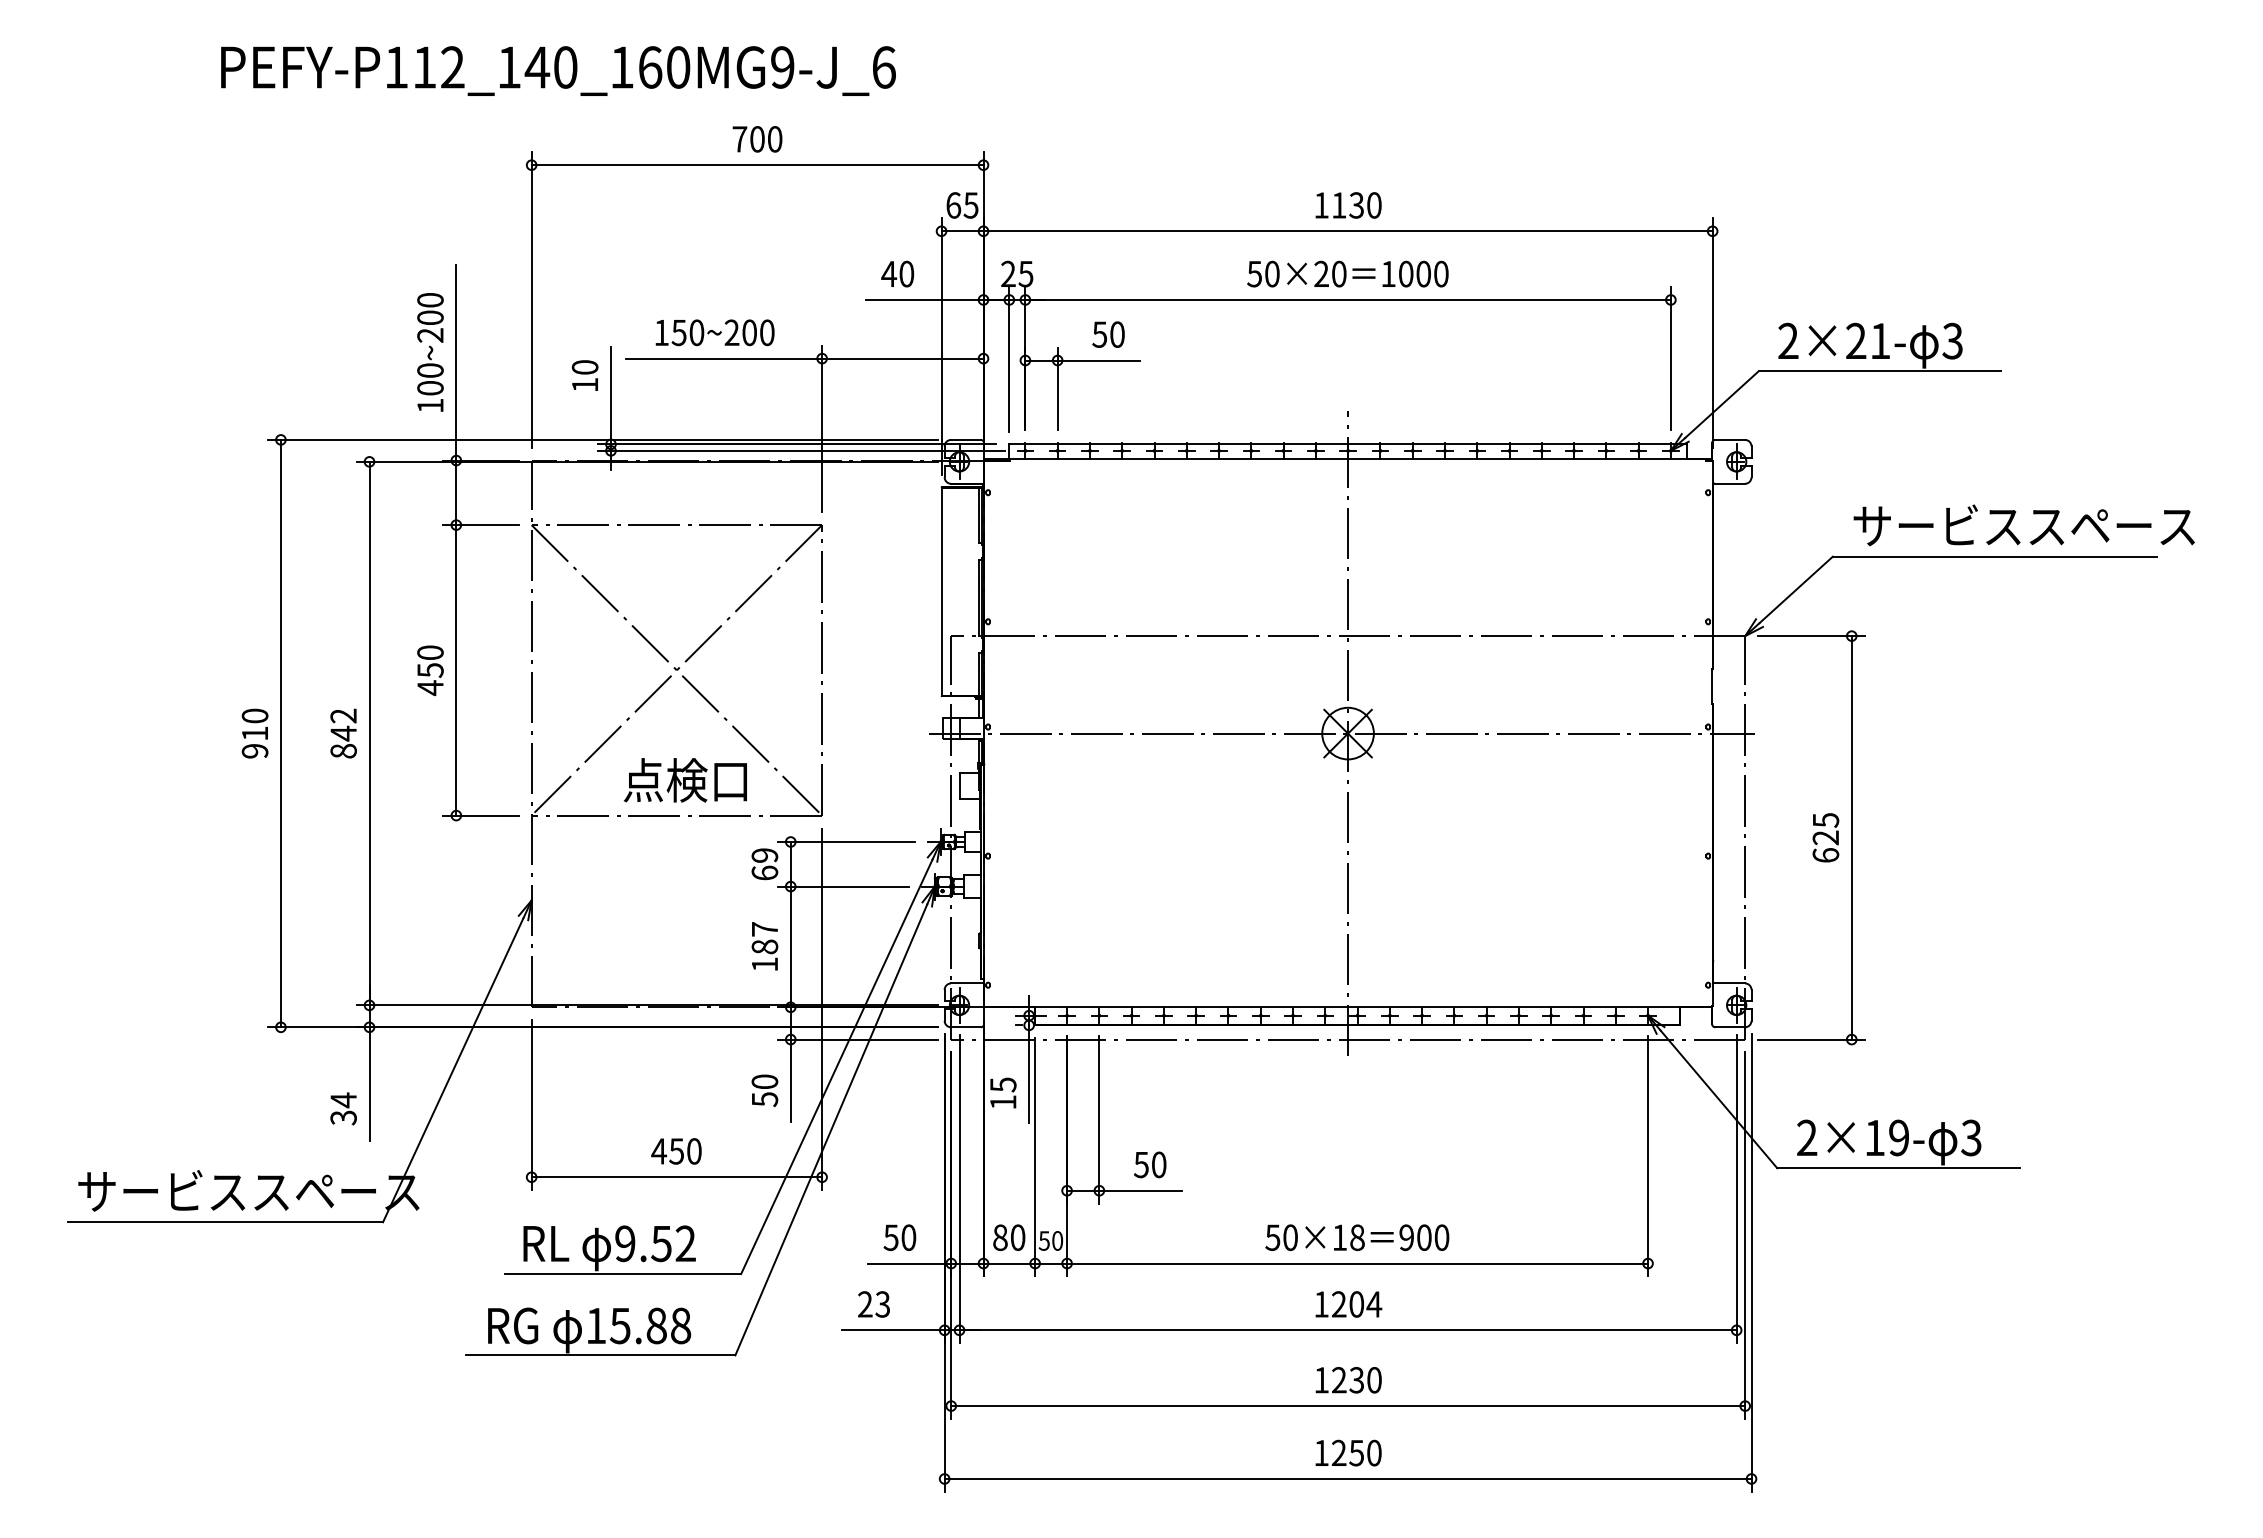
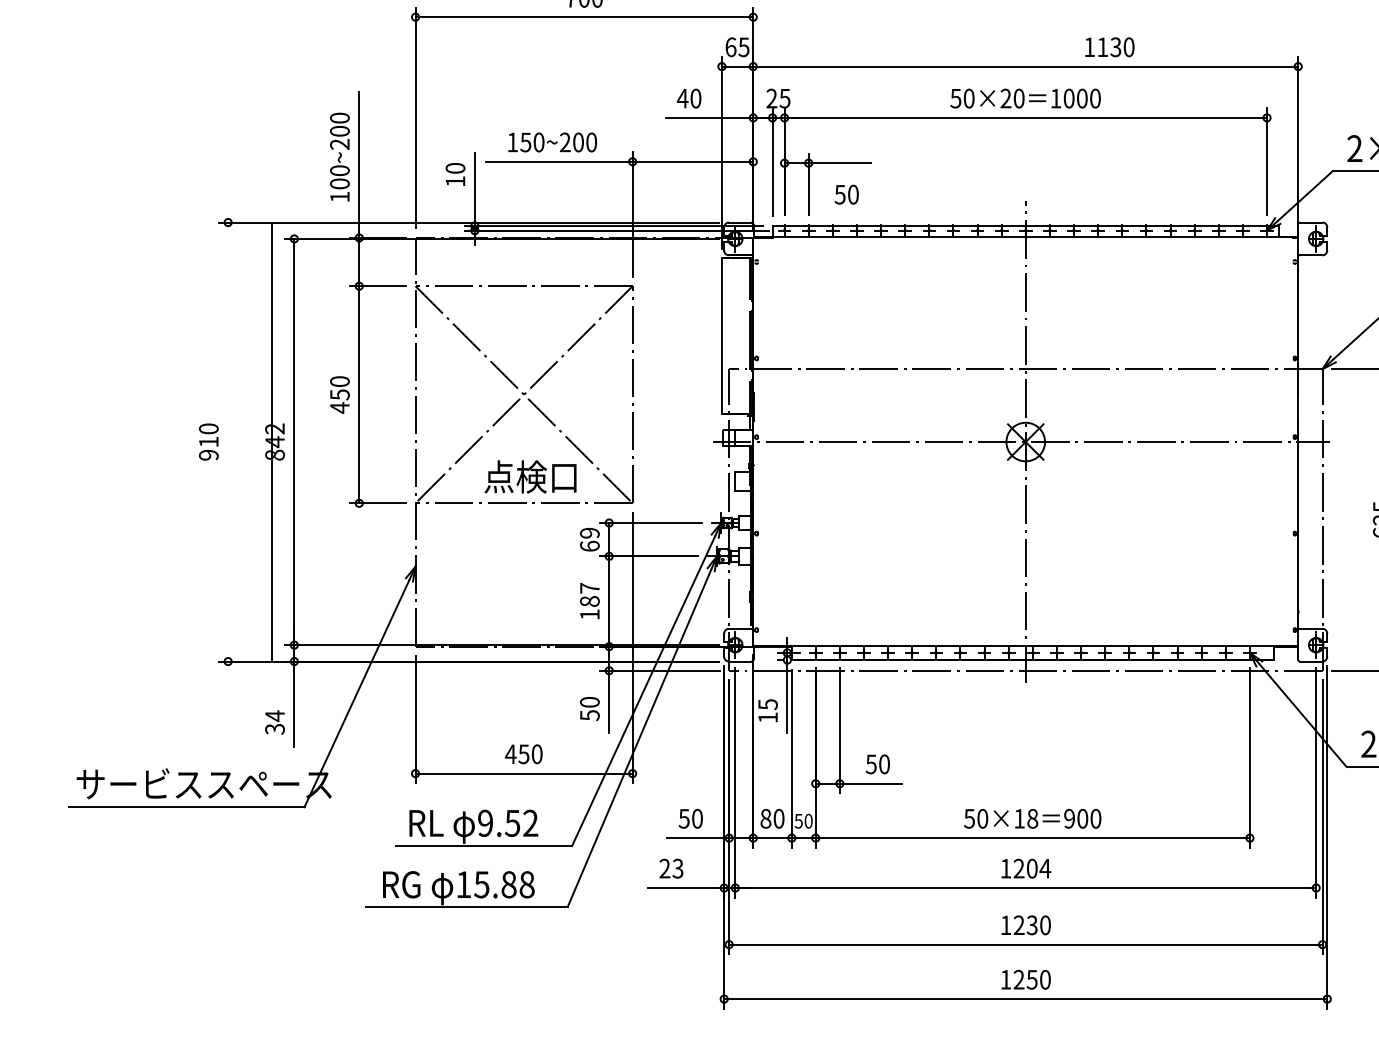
text: (1348, 205) -> (1109, 47), moved
text: (1108, 334) -> (846, 194), moved
line: (280, 733) -> (271, 441), moved

